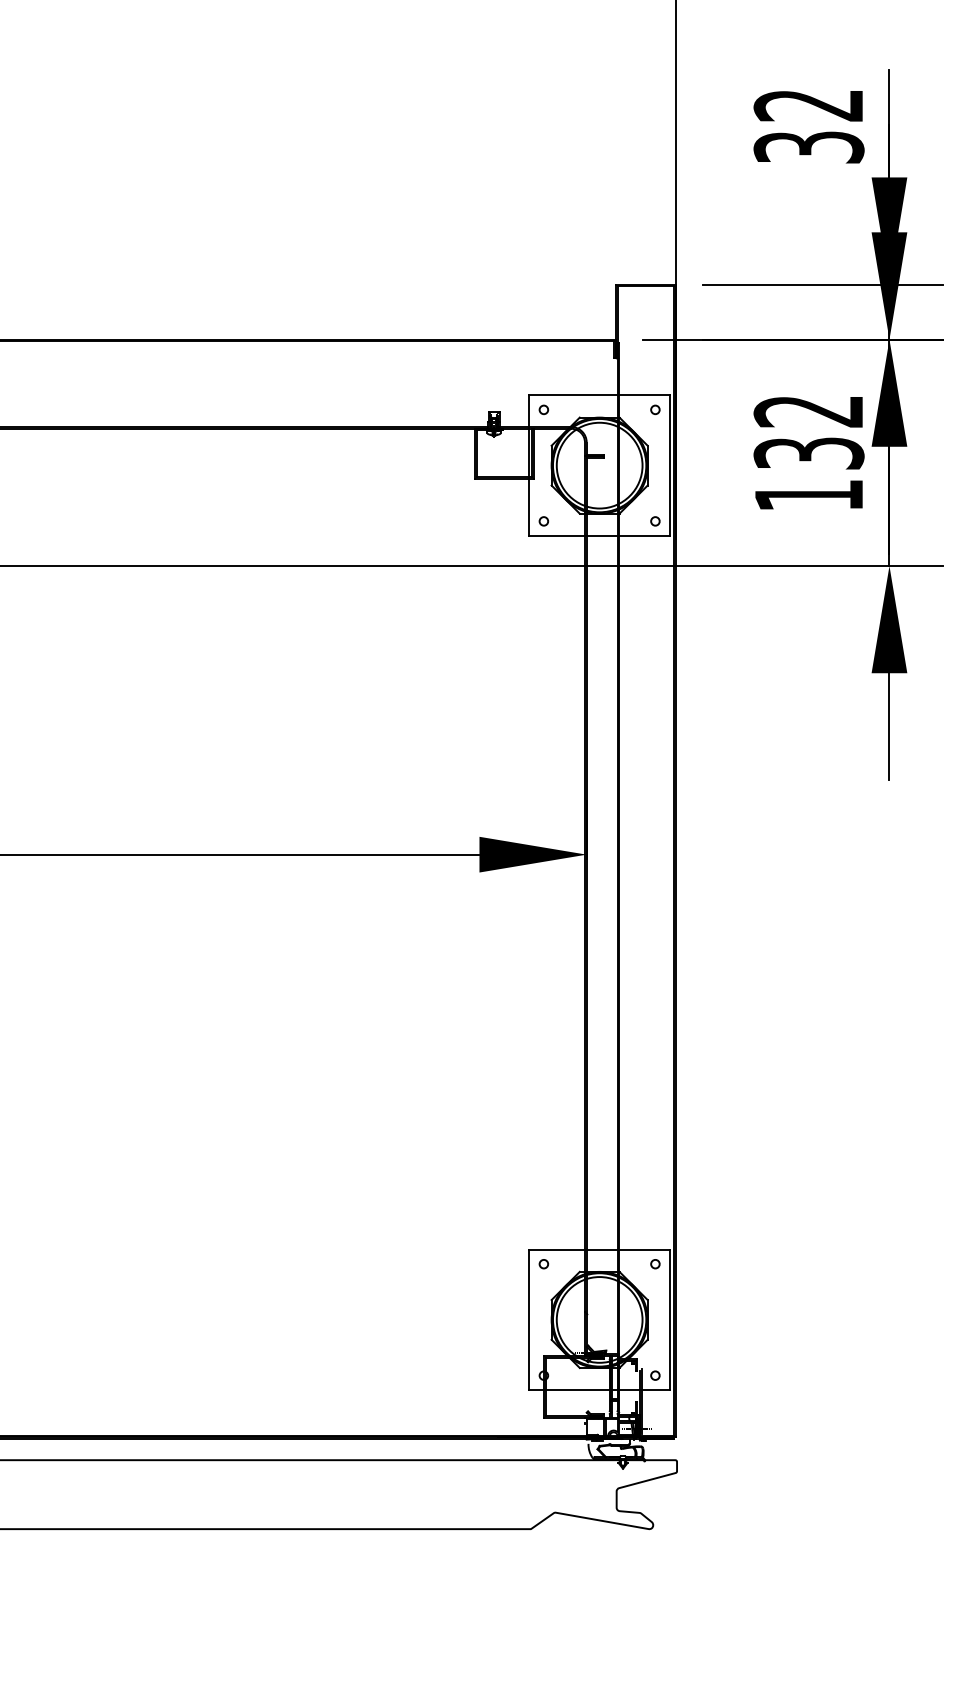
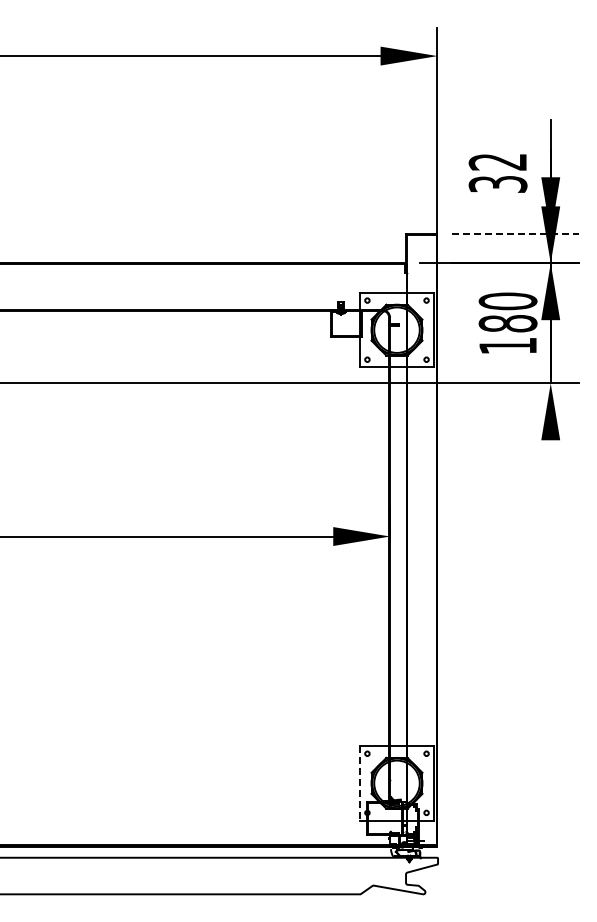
text: (807, 126) -> (497, 173), moved
line: (823, 285) -> (515, 234), solid -> dashed
text: (807, 432) -> (507, 312), 132 -> 180
line: (889, 726) -> (550, 468), removed
line: (528, 1320) -> (359, 783), solid -> dashed

